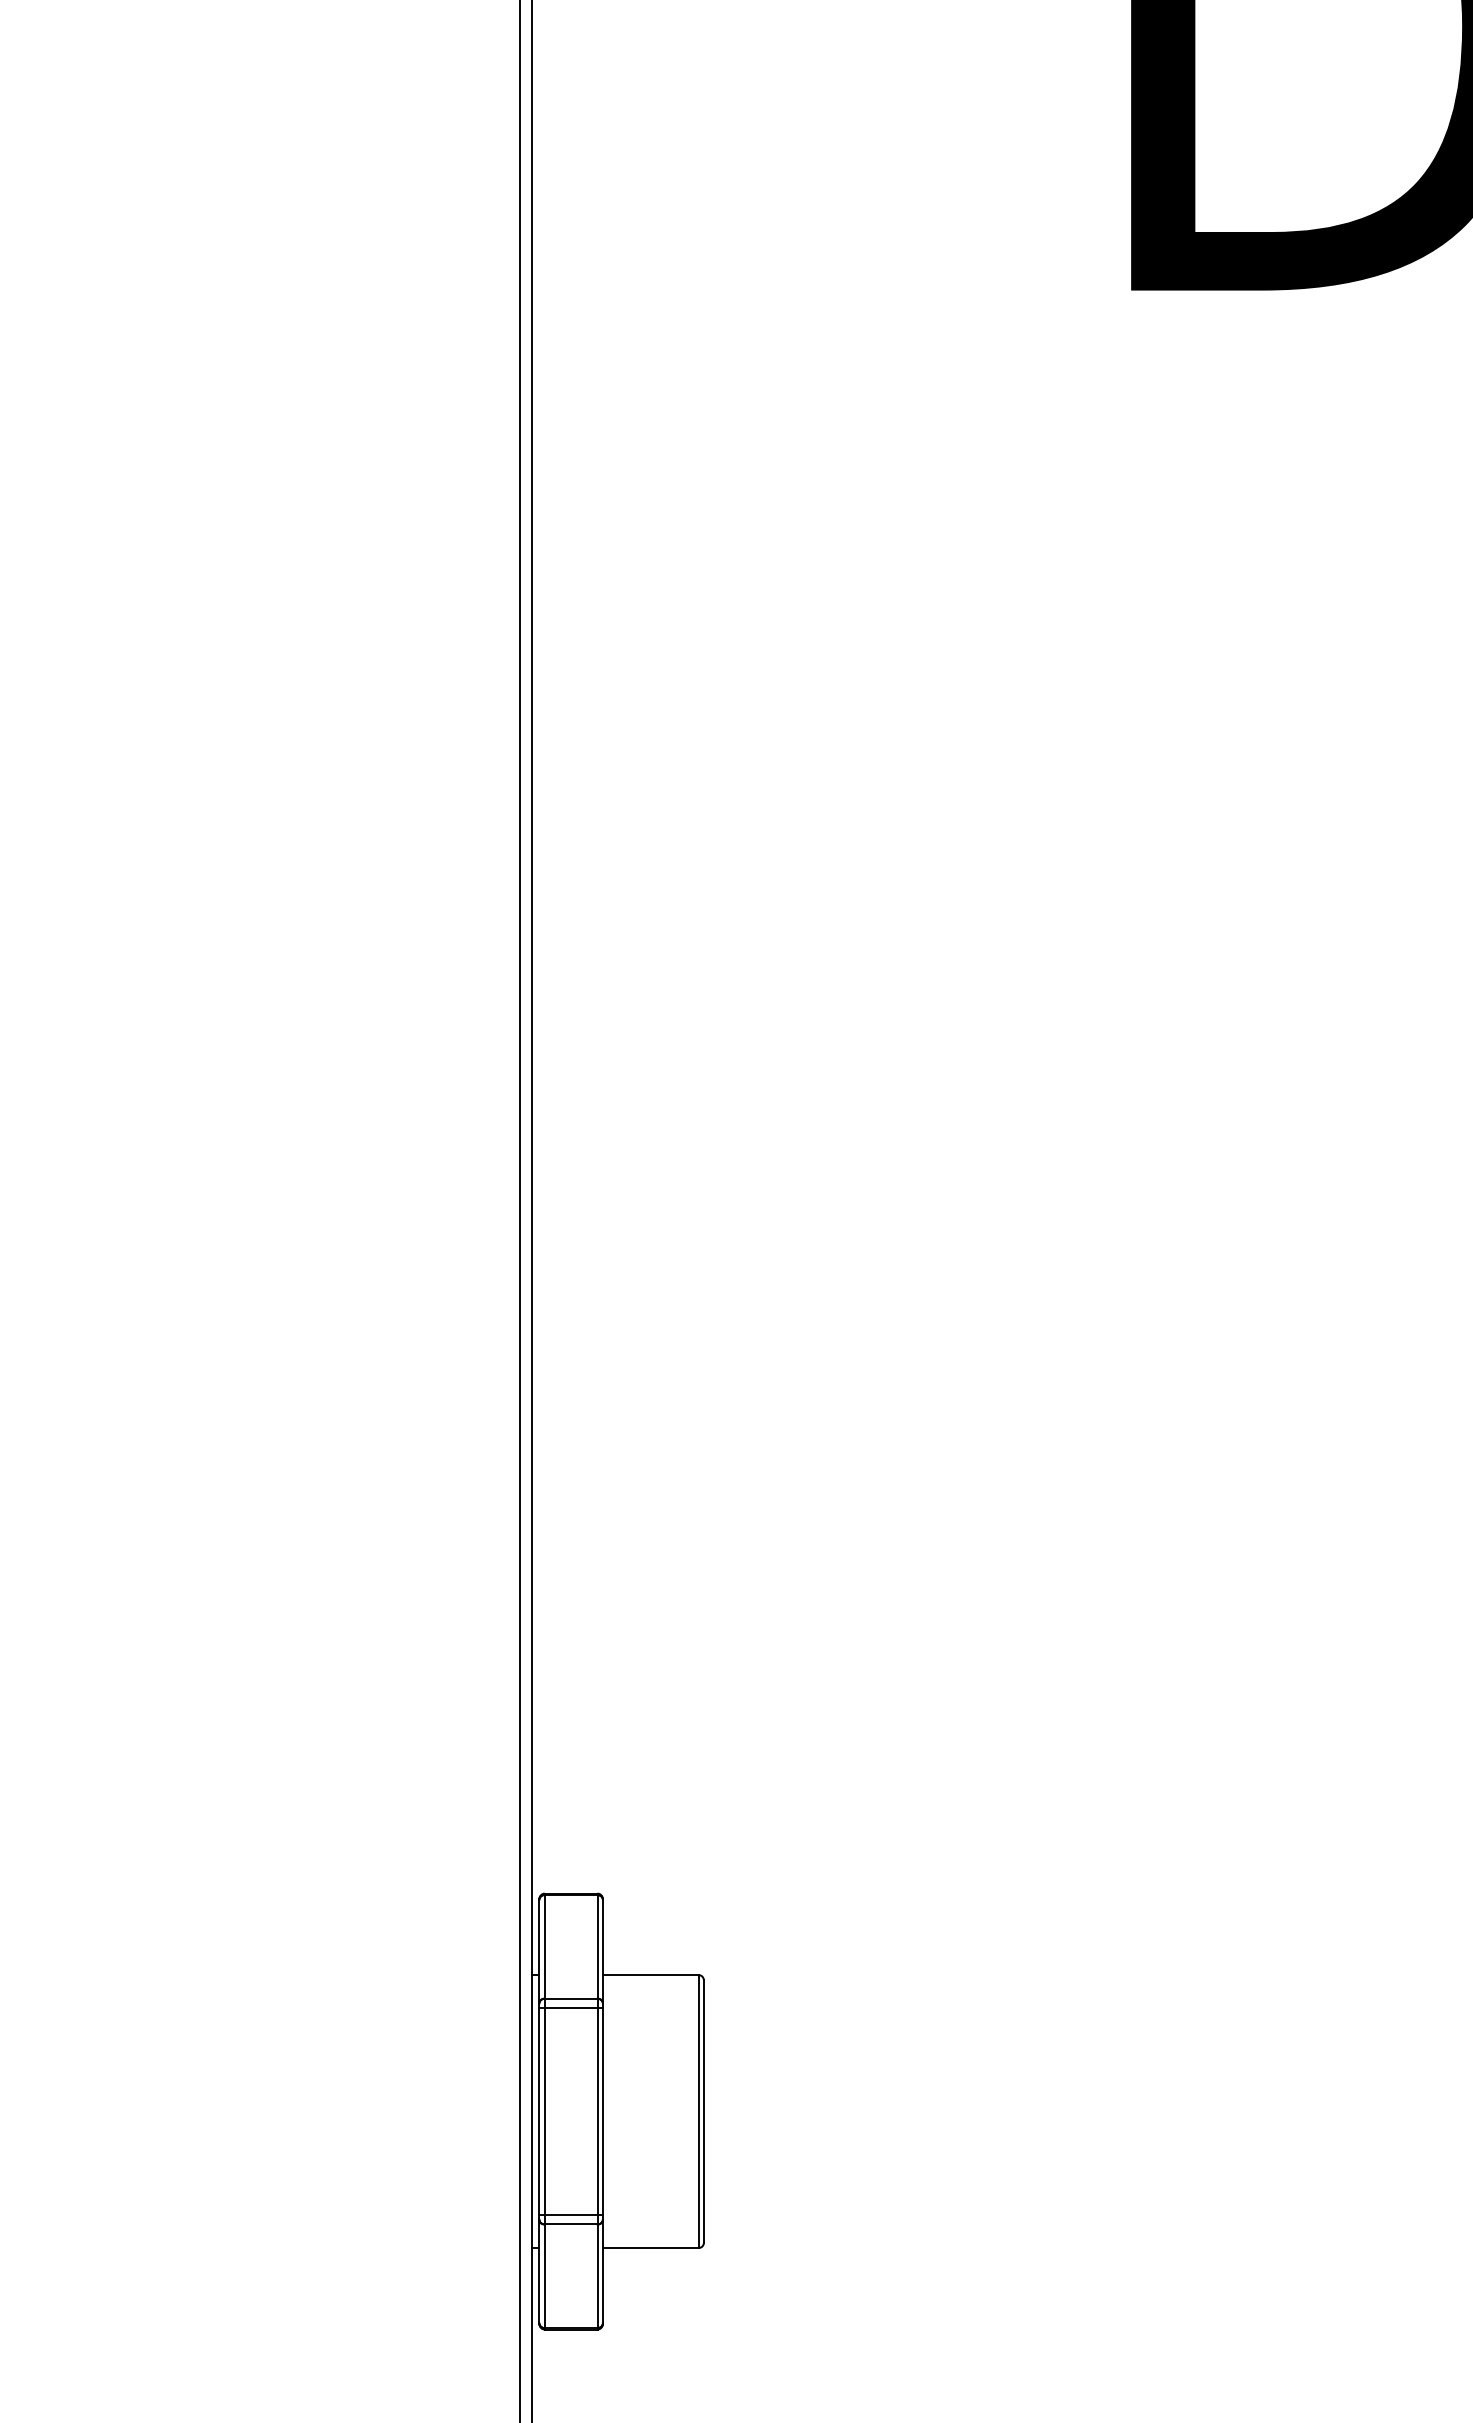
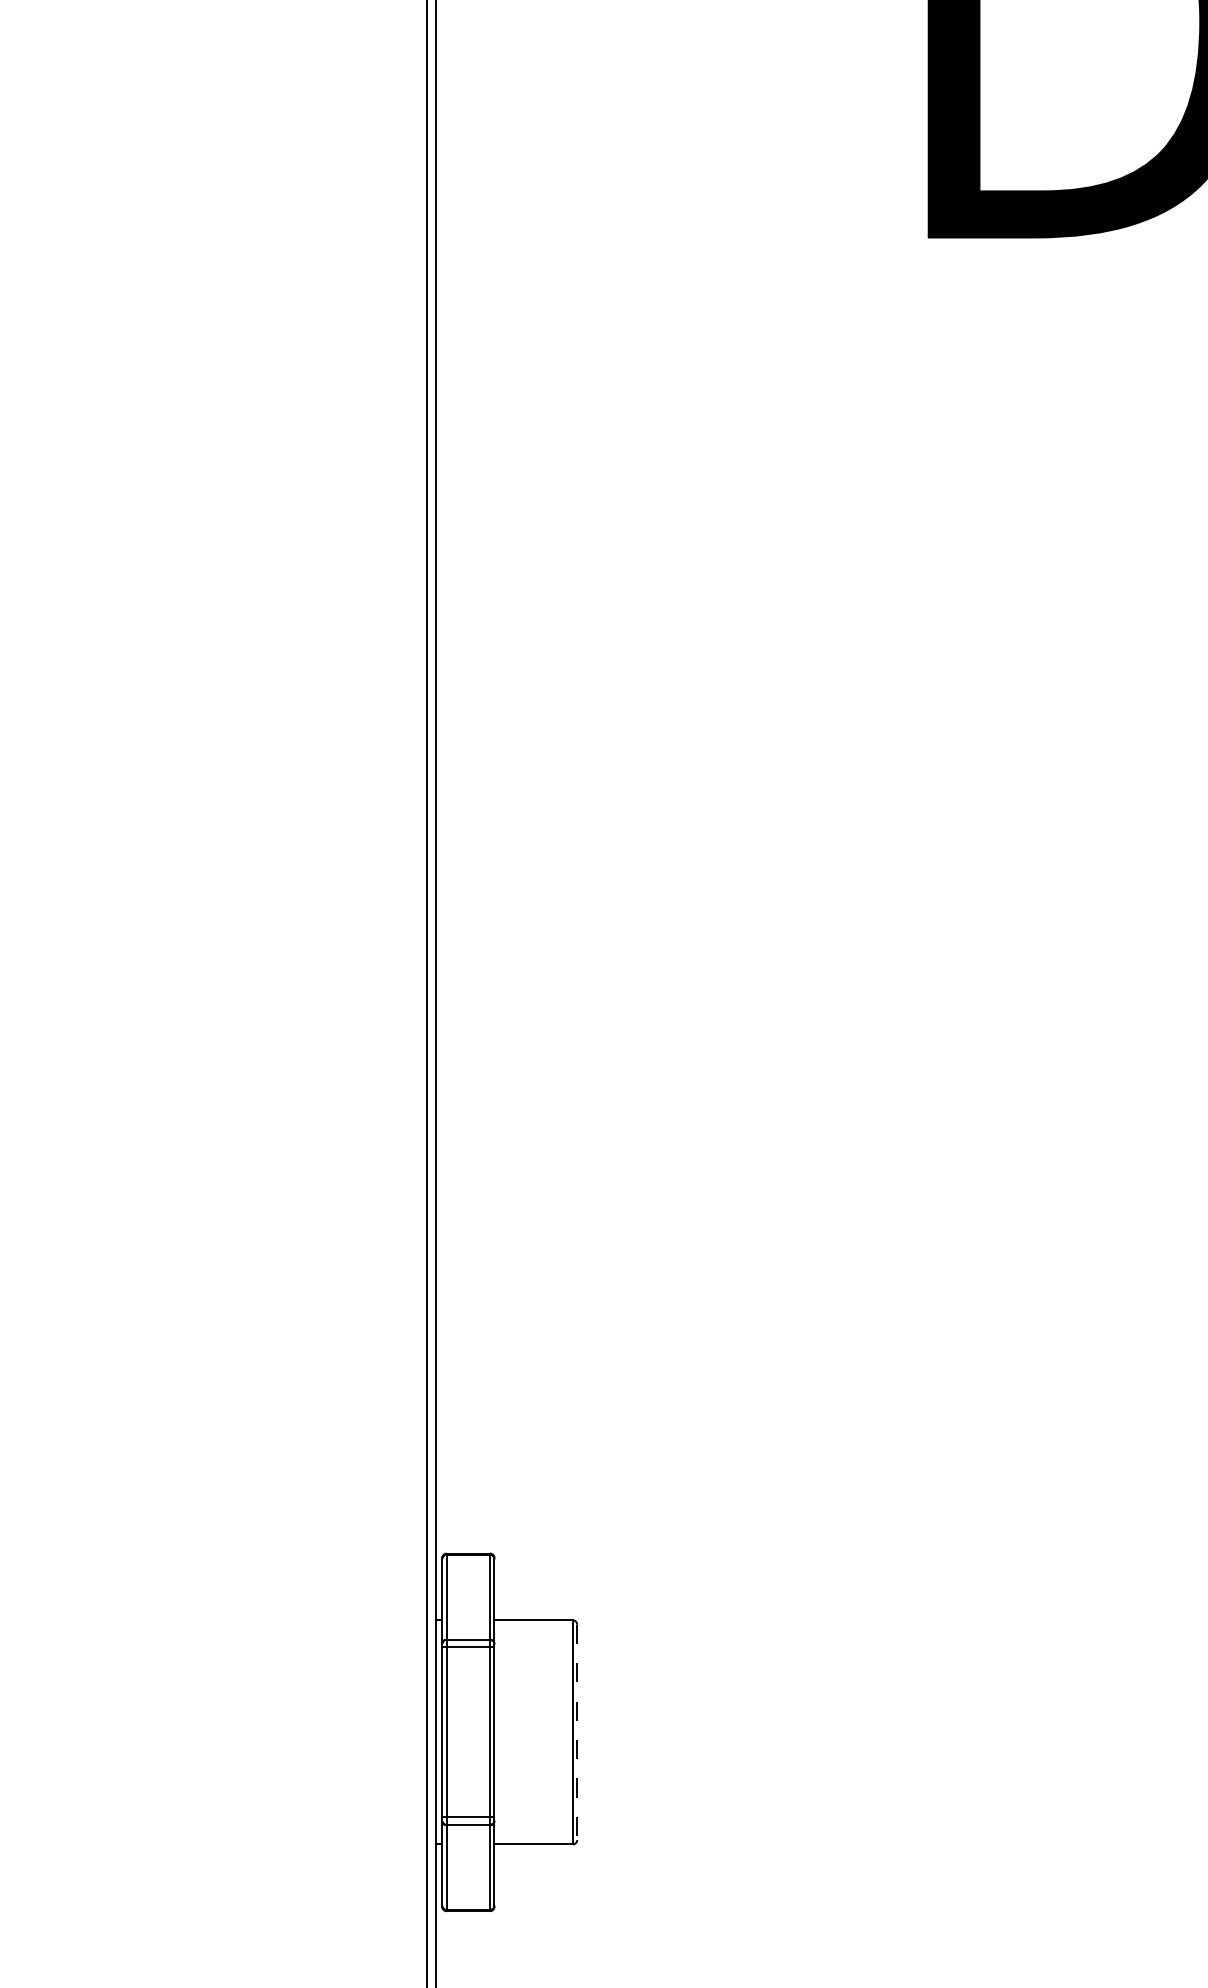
line: (703, 2112) -> (576, 1733), solid -> dashed

